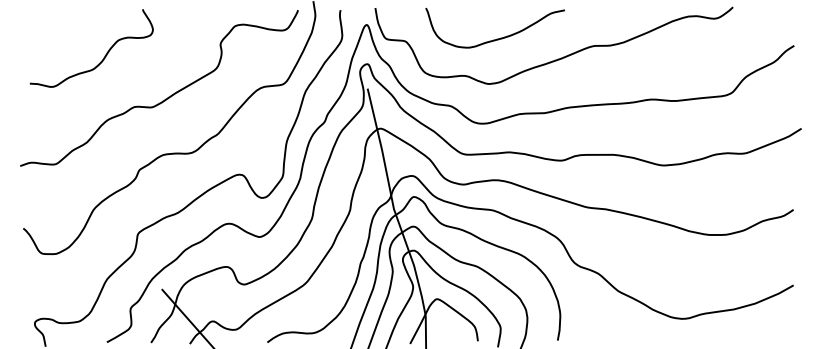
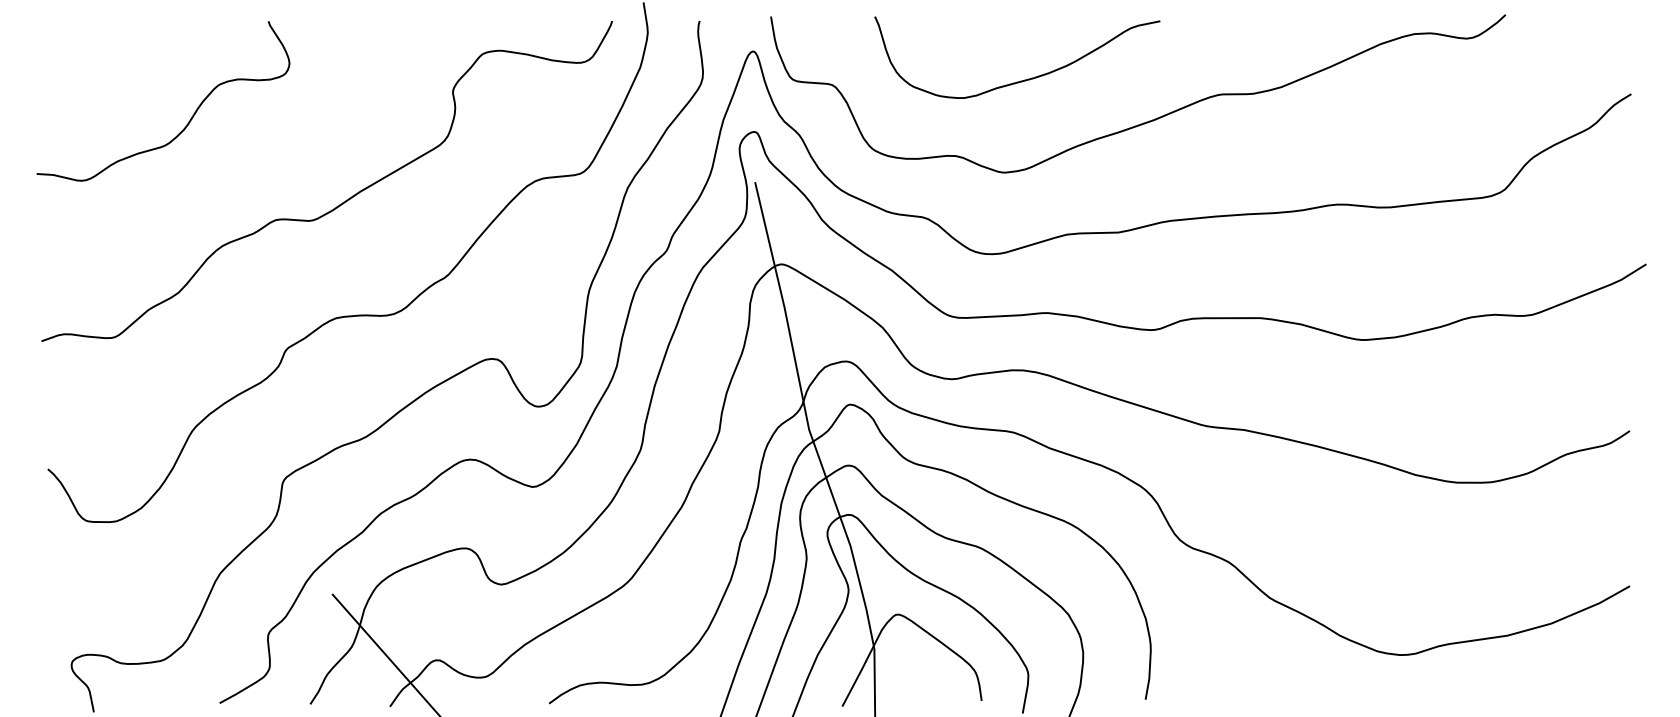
curve: (103, 57) -> (187, 120), moved

